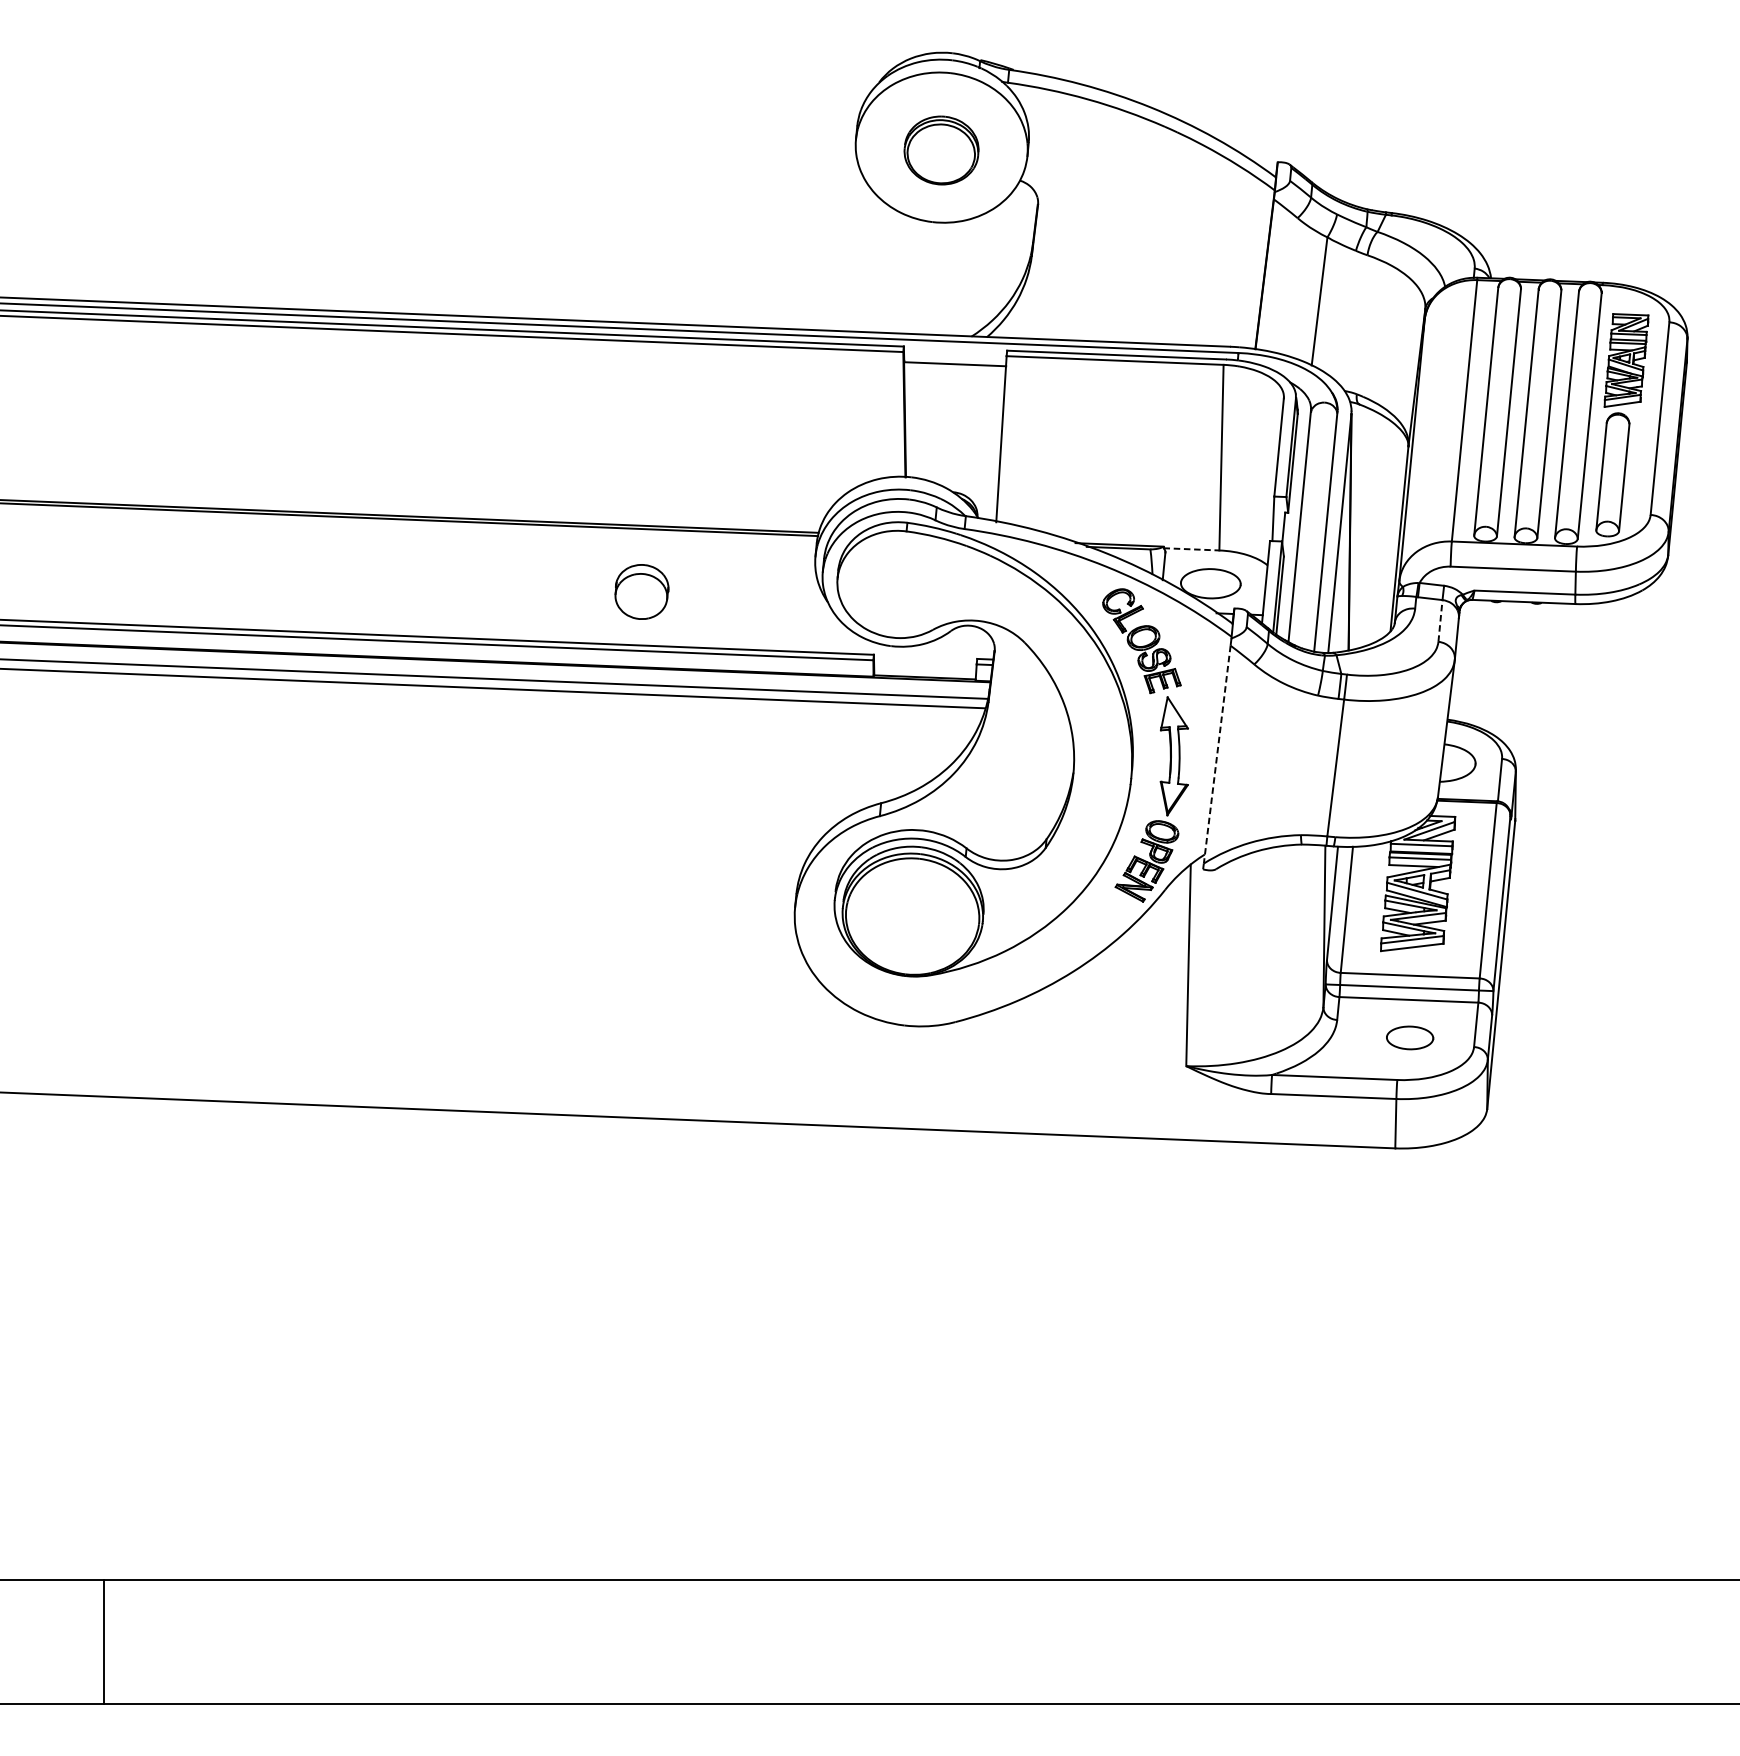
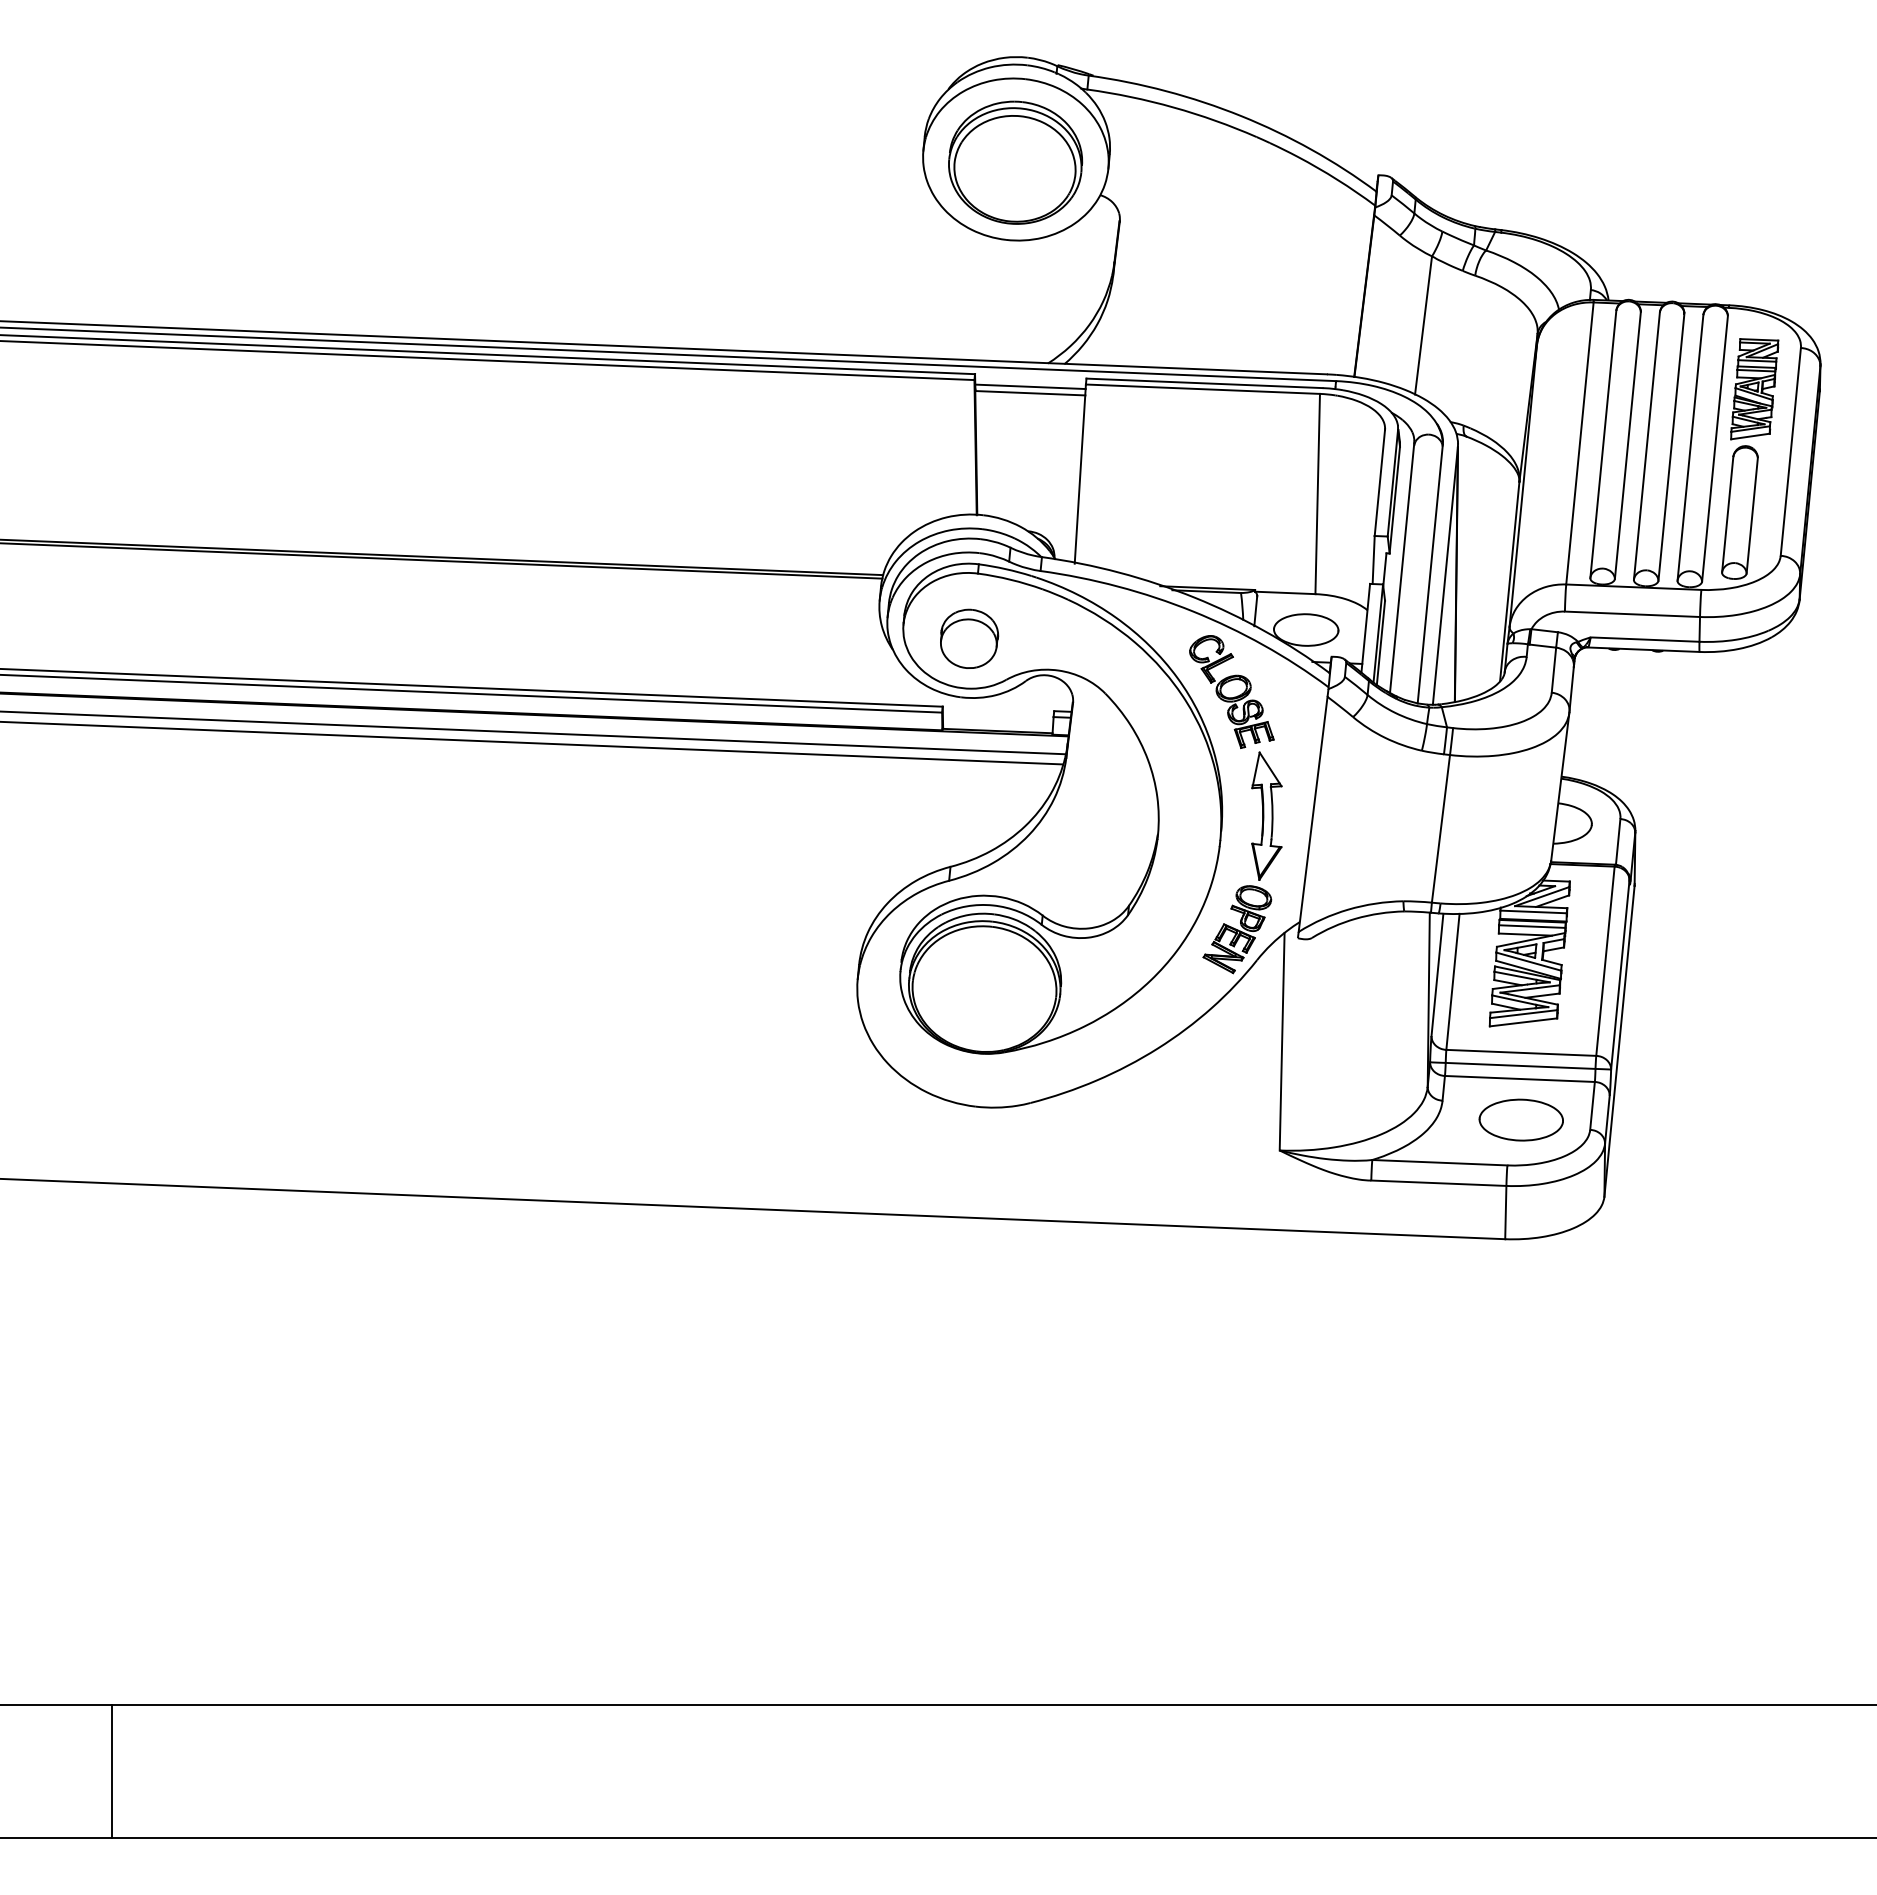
part: (941, 150) -> (1015, 162), size x1.67
line: (955, 358) -> (1030, 386), added
line: (1191, 548) -> (1285, 592), dashed -> solid
part: (641, 591) -> (969, 638), moved
line: (1440, 621) -> (1553, 670), dashed -> solid
line: (1217, 754) -> (1313, 814), dashed -> solid
part: (1409, 1037) -> (1520, 1119), size x1.67

